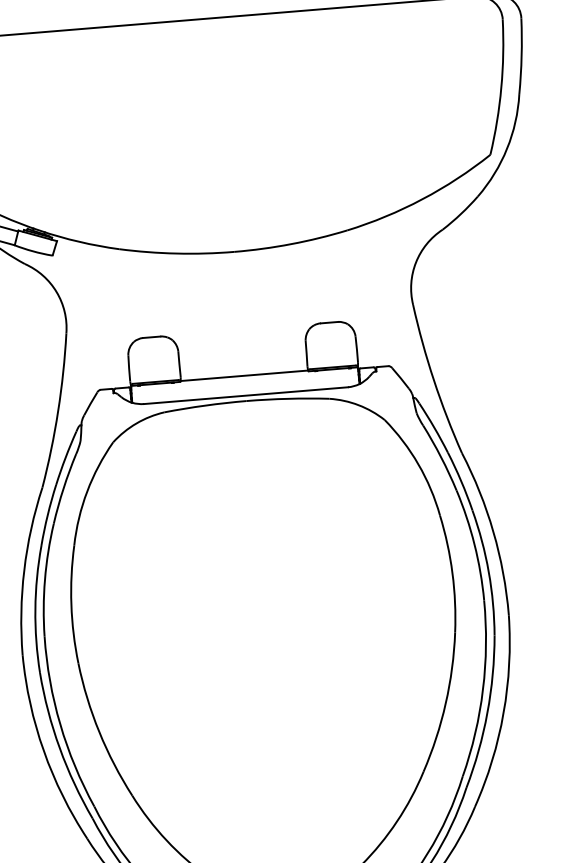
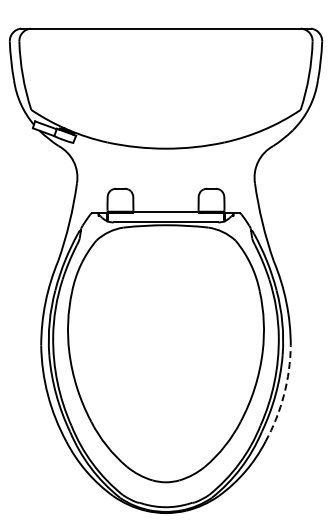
arc: (504, 713) -> (284, 395), solid -> dashed

